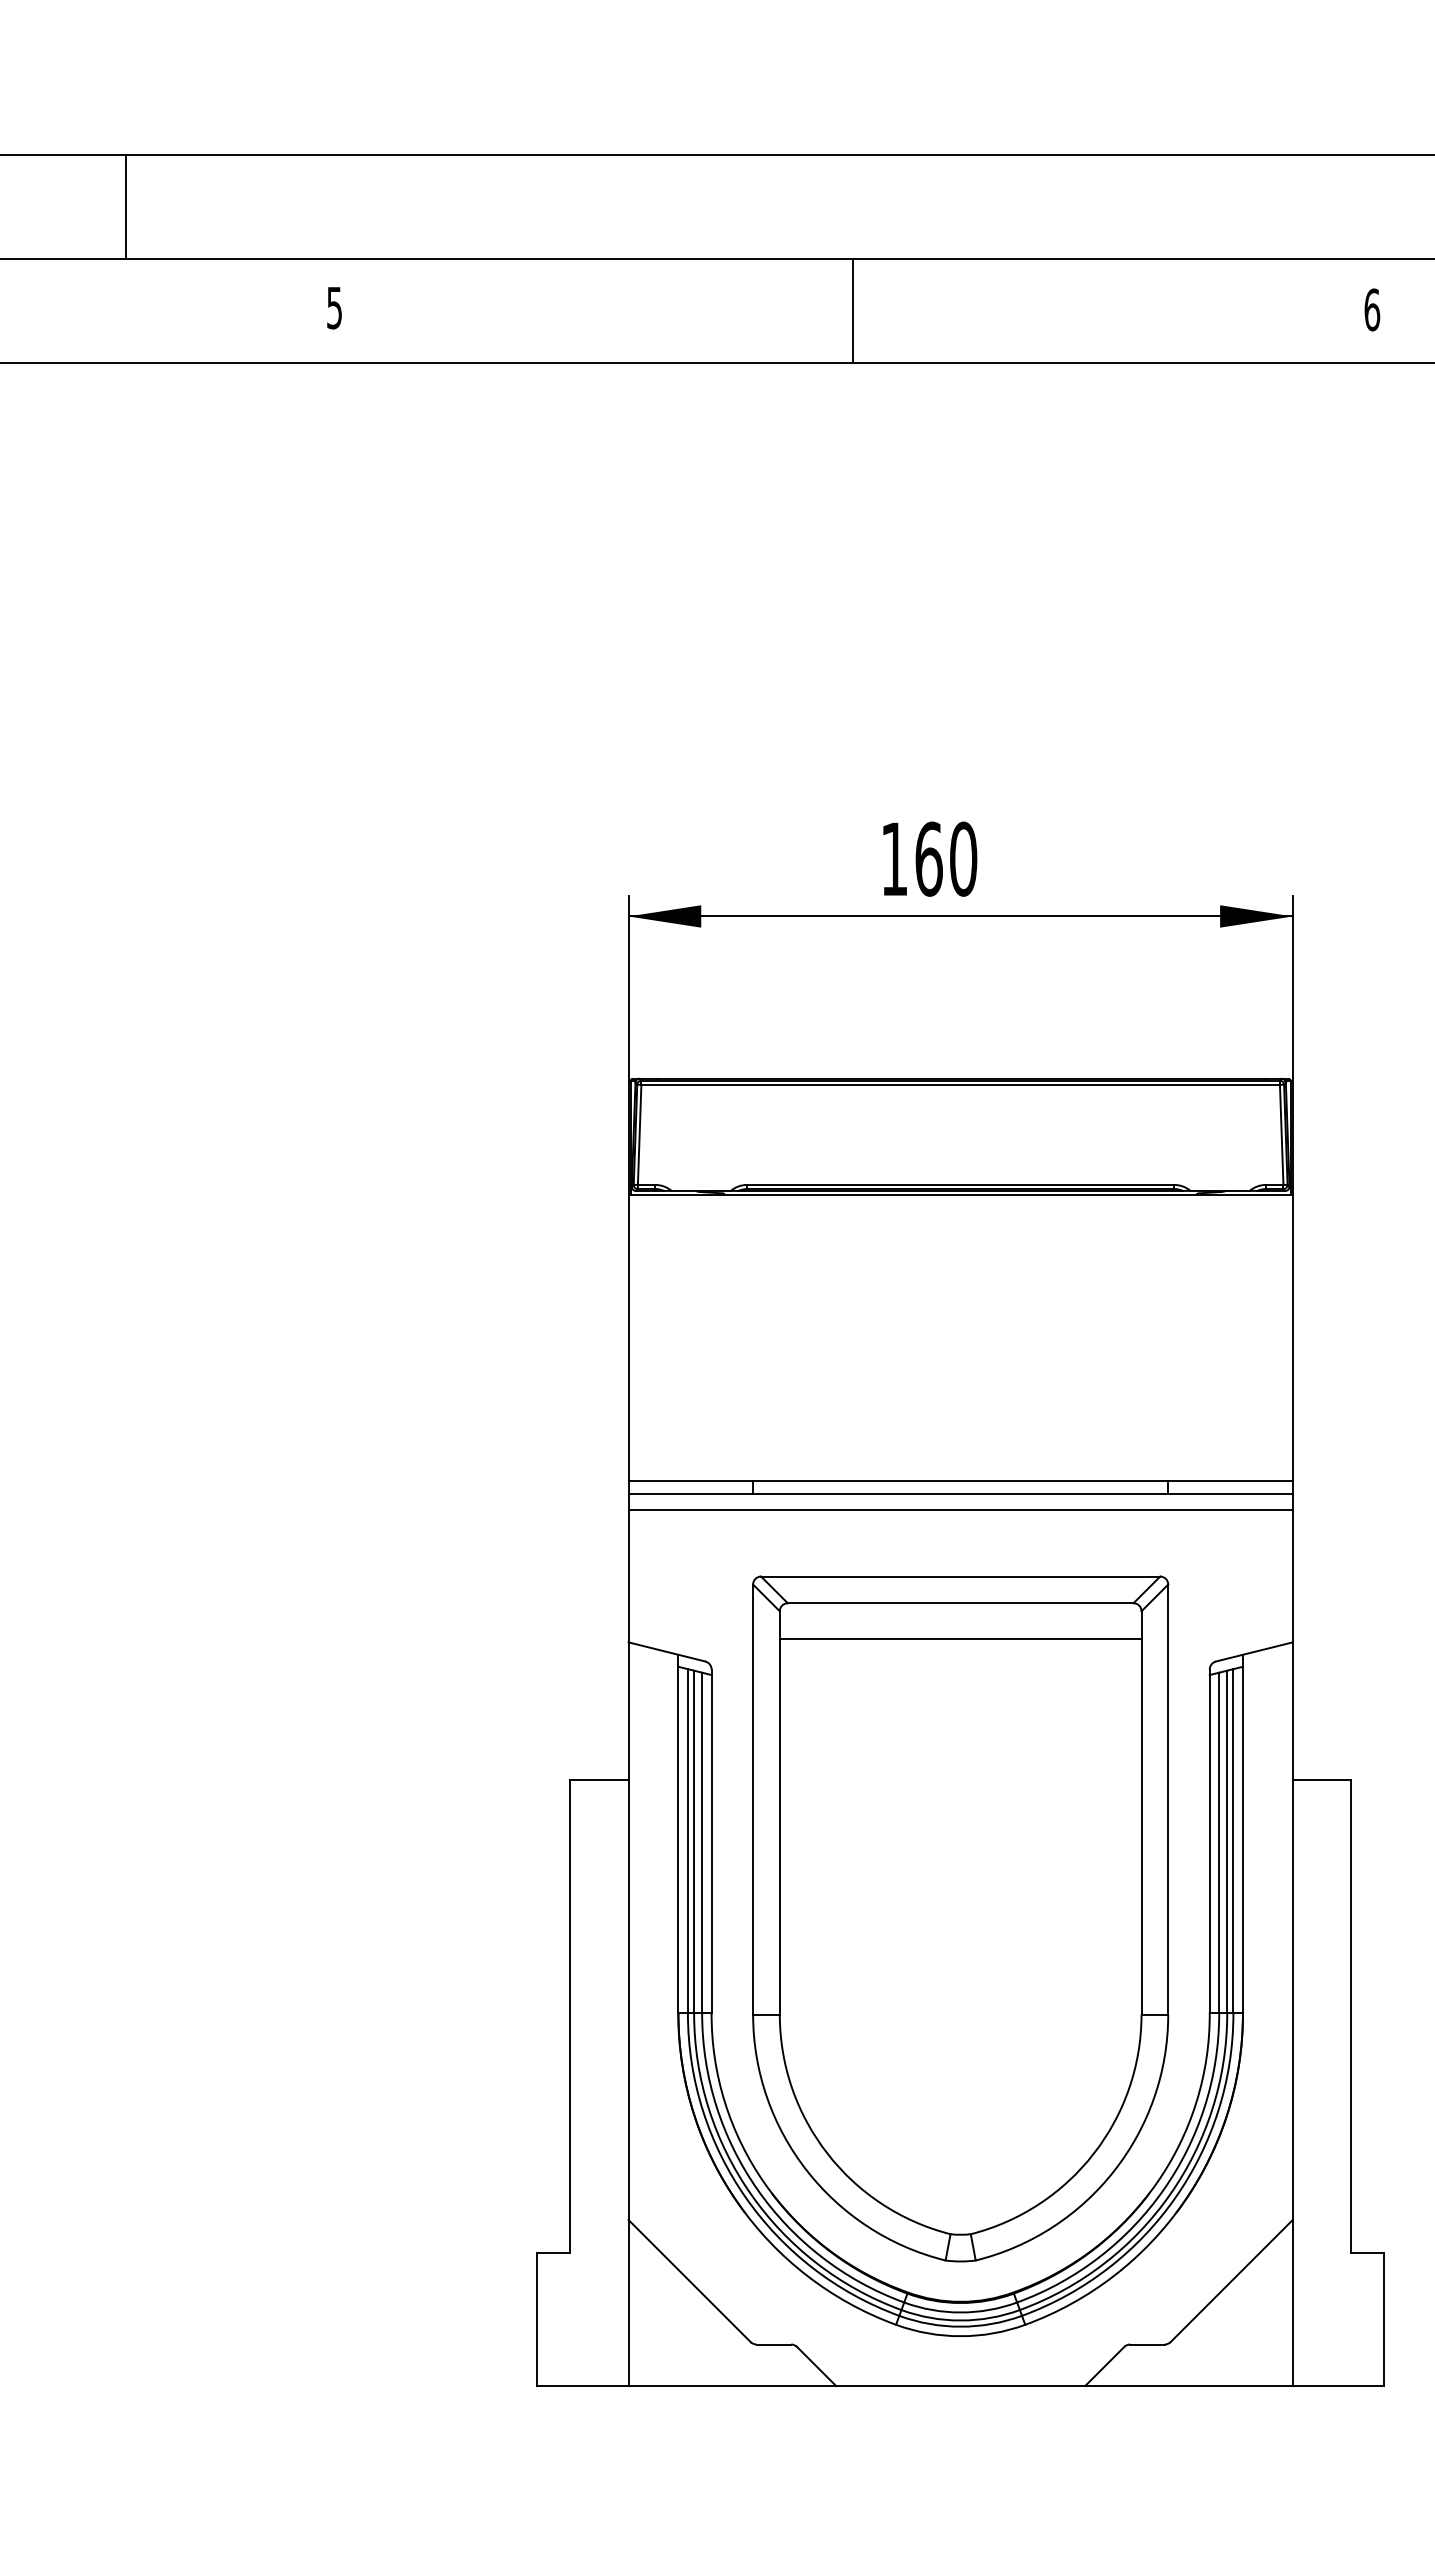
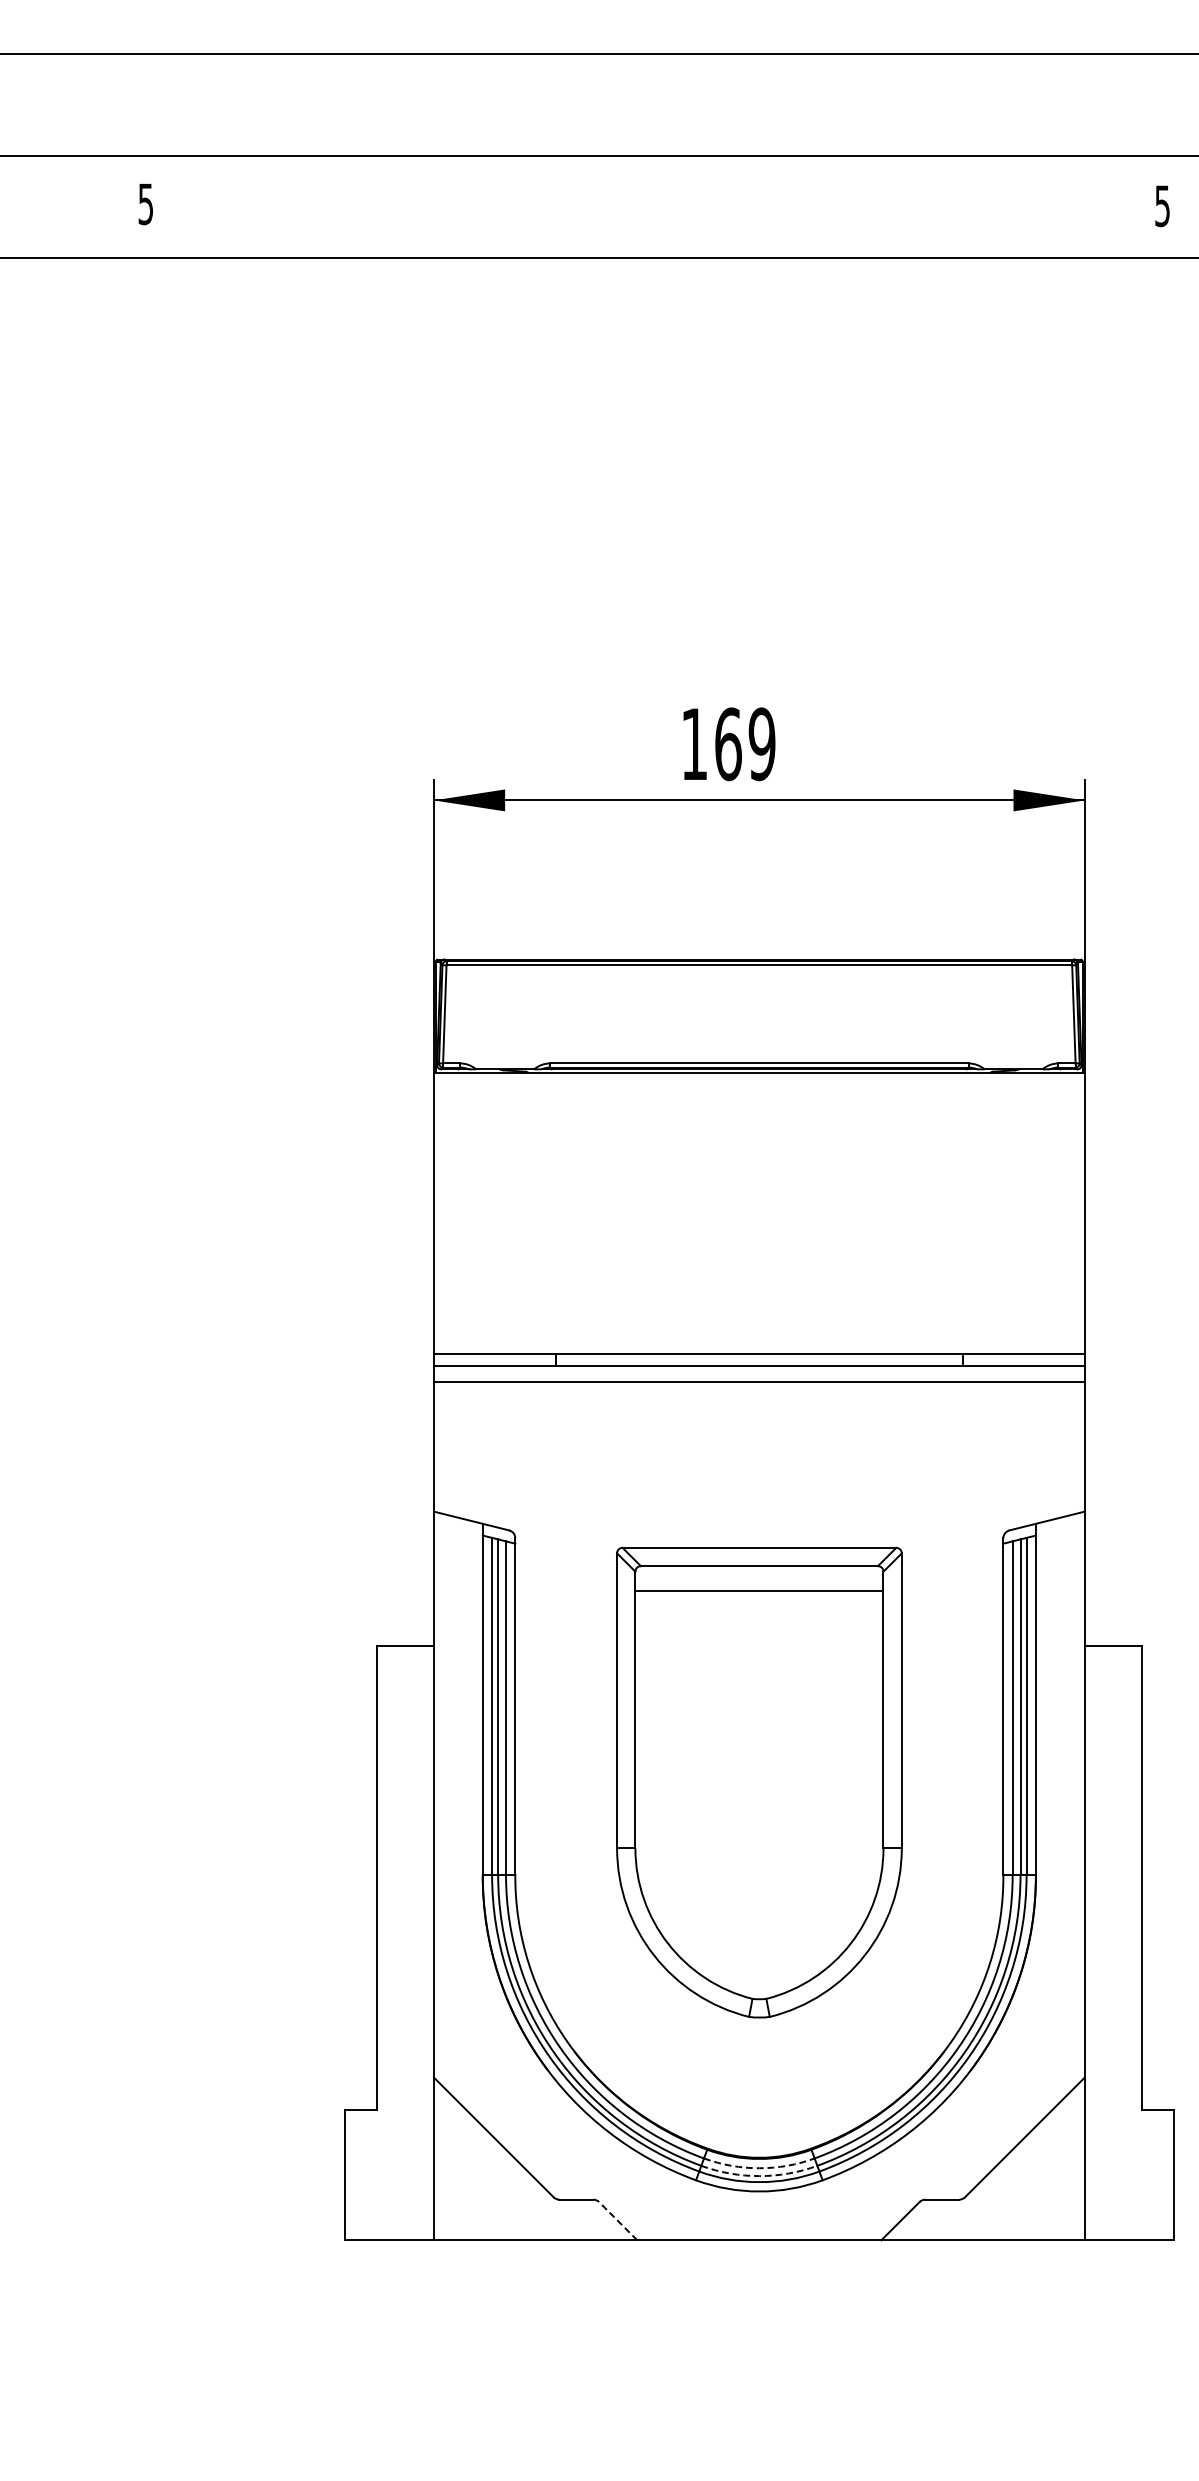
text: (1372, 309) -> (1162, 205), 6 -> 5
line: (852, 310) -> (653, 206), removed
text: (963, 858) -> (762, 743), 160 -> 169
part: (960, 1918) -> (759, 1782), size x0.7
arc: (960, 2312) -> (759, 2168), solid -> dashed
arc: (960, 2320) -> (759, 2176), solid -> dashed
line: (816, 2366) -> (618, 2221), solid -> dashed

